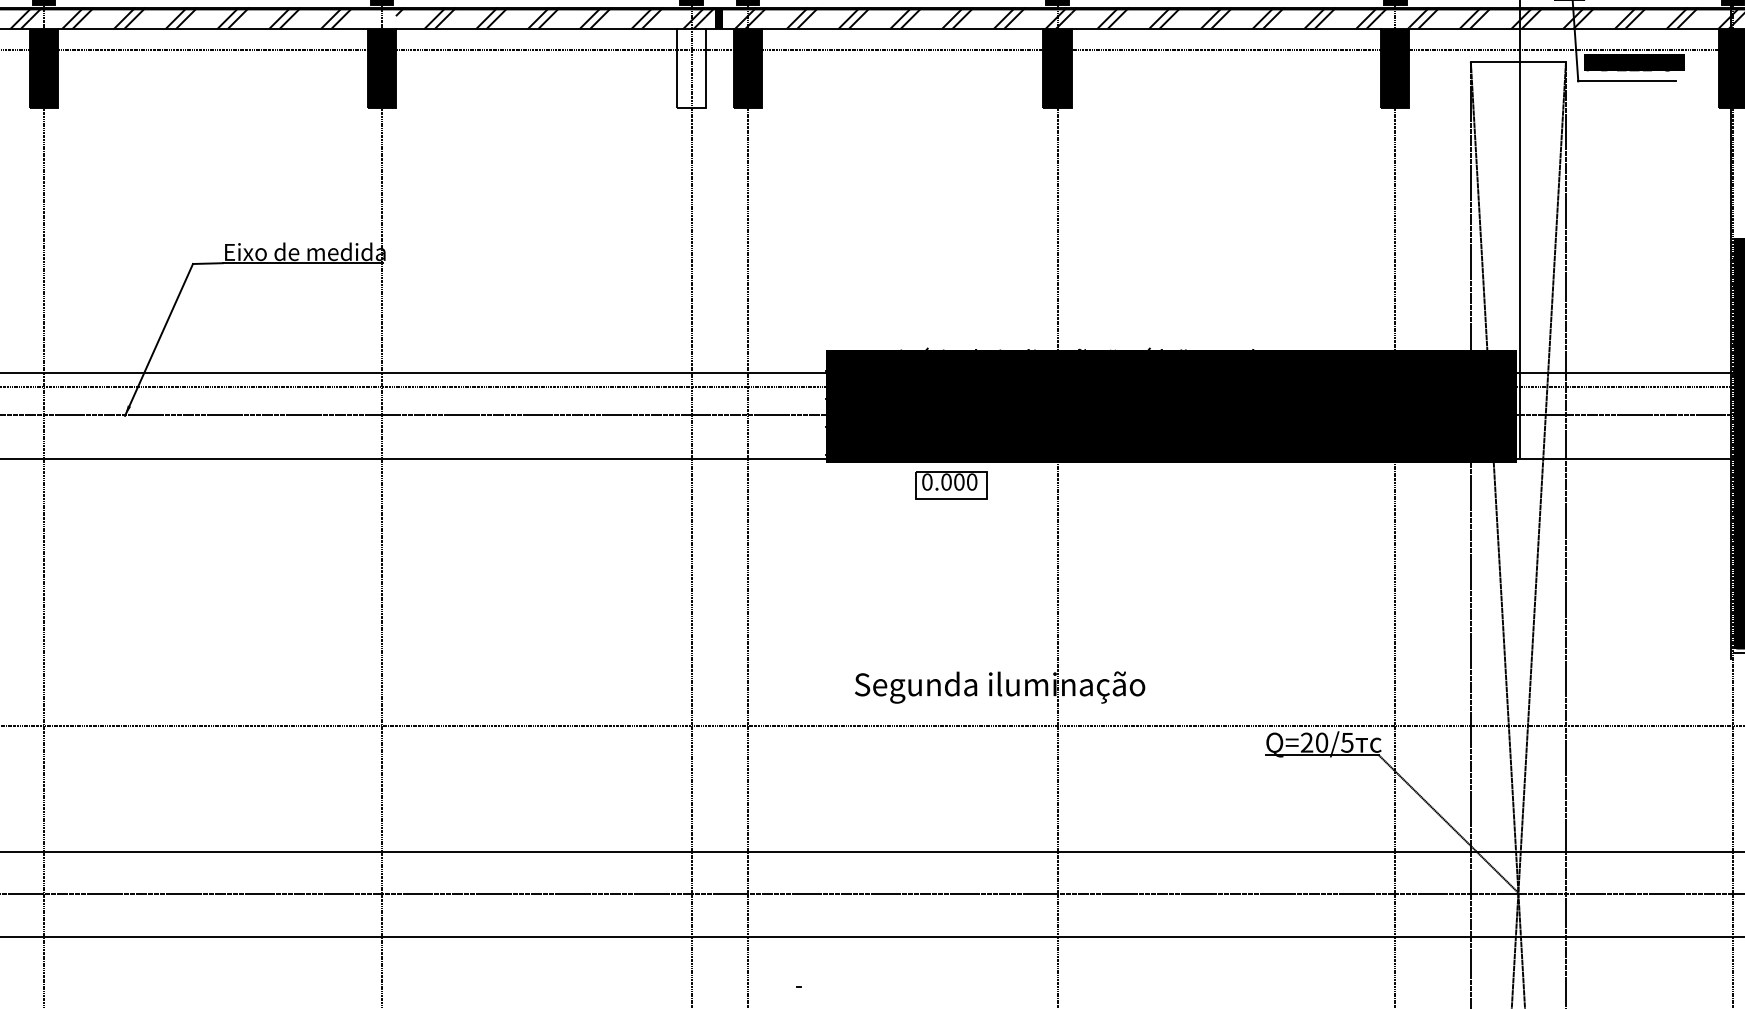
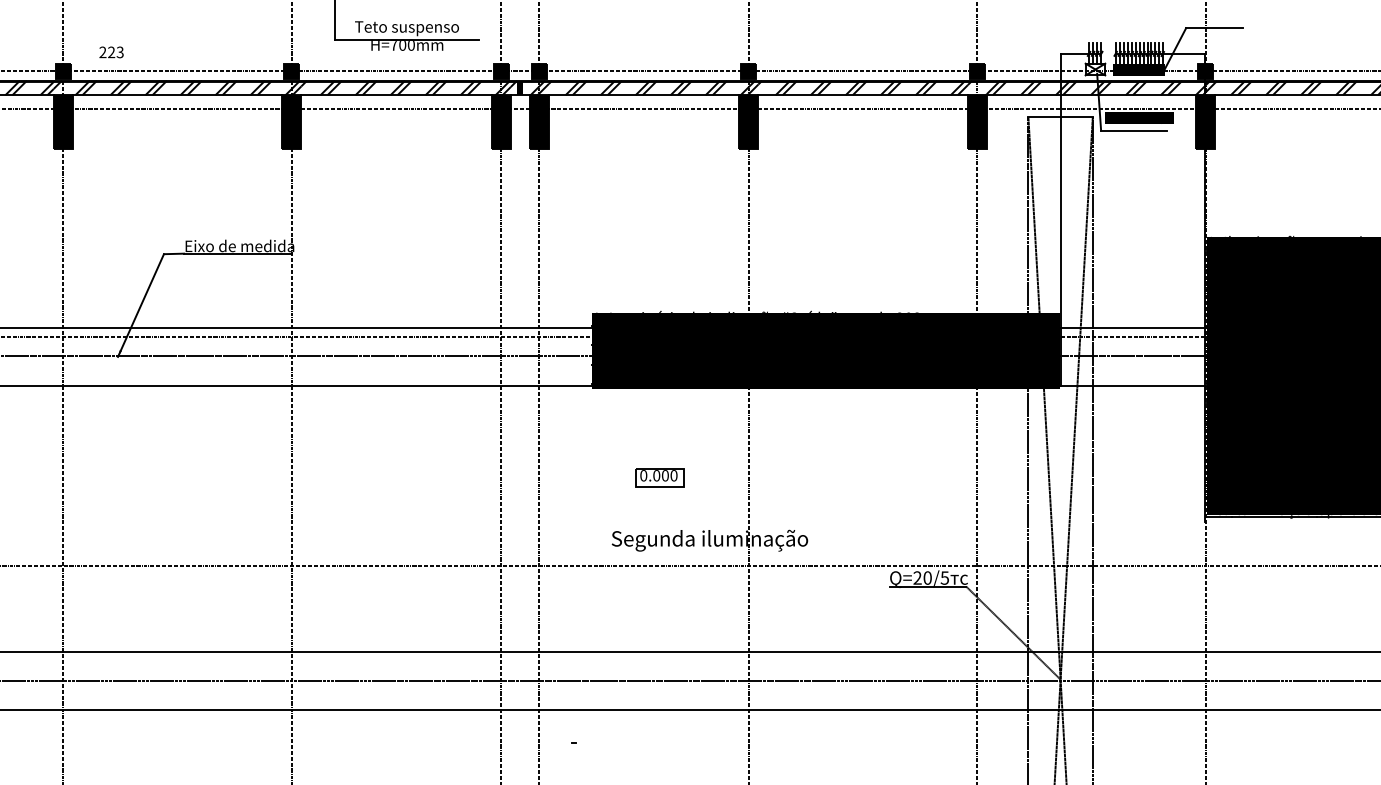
hatch: (384, 17) -> (293, 87), added
fill: (690, 67) -> (500, 121), added
part: (950, 484) -> (659, 477), moved

